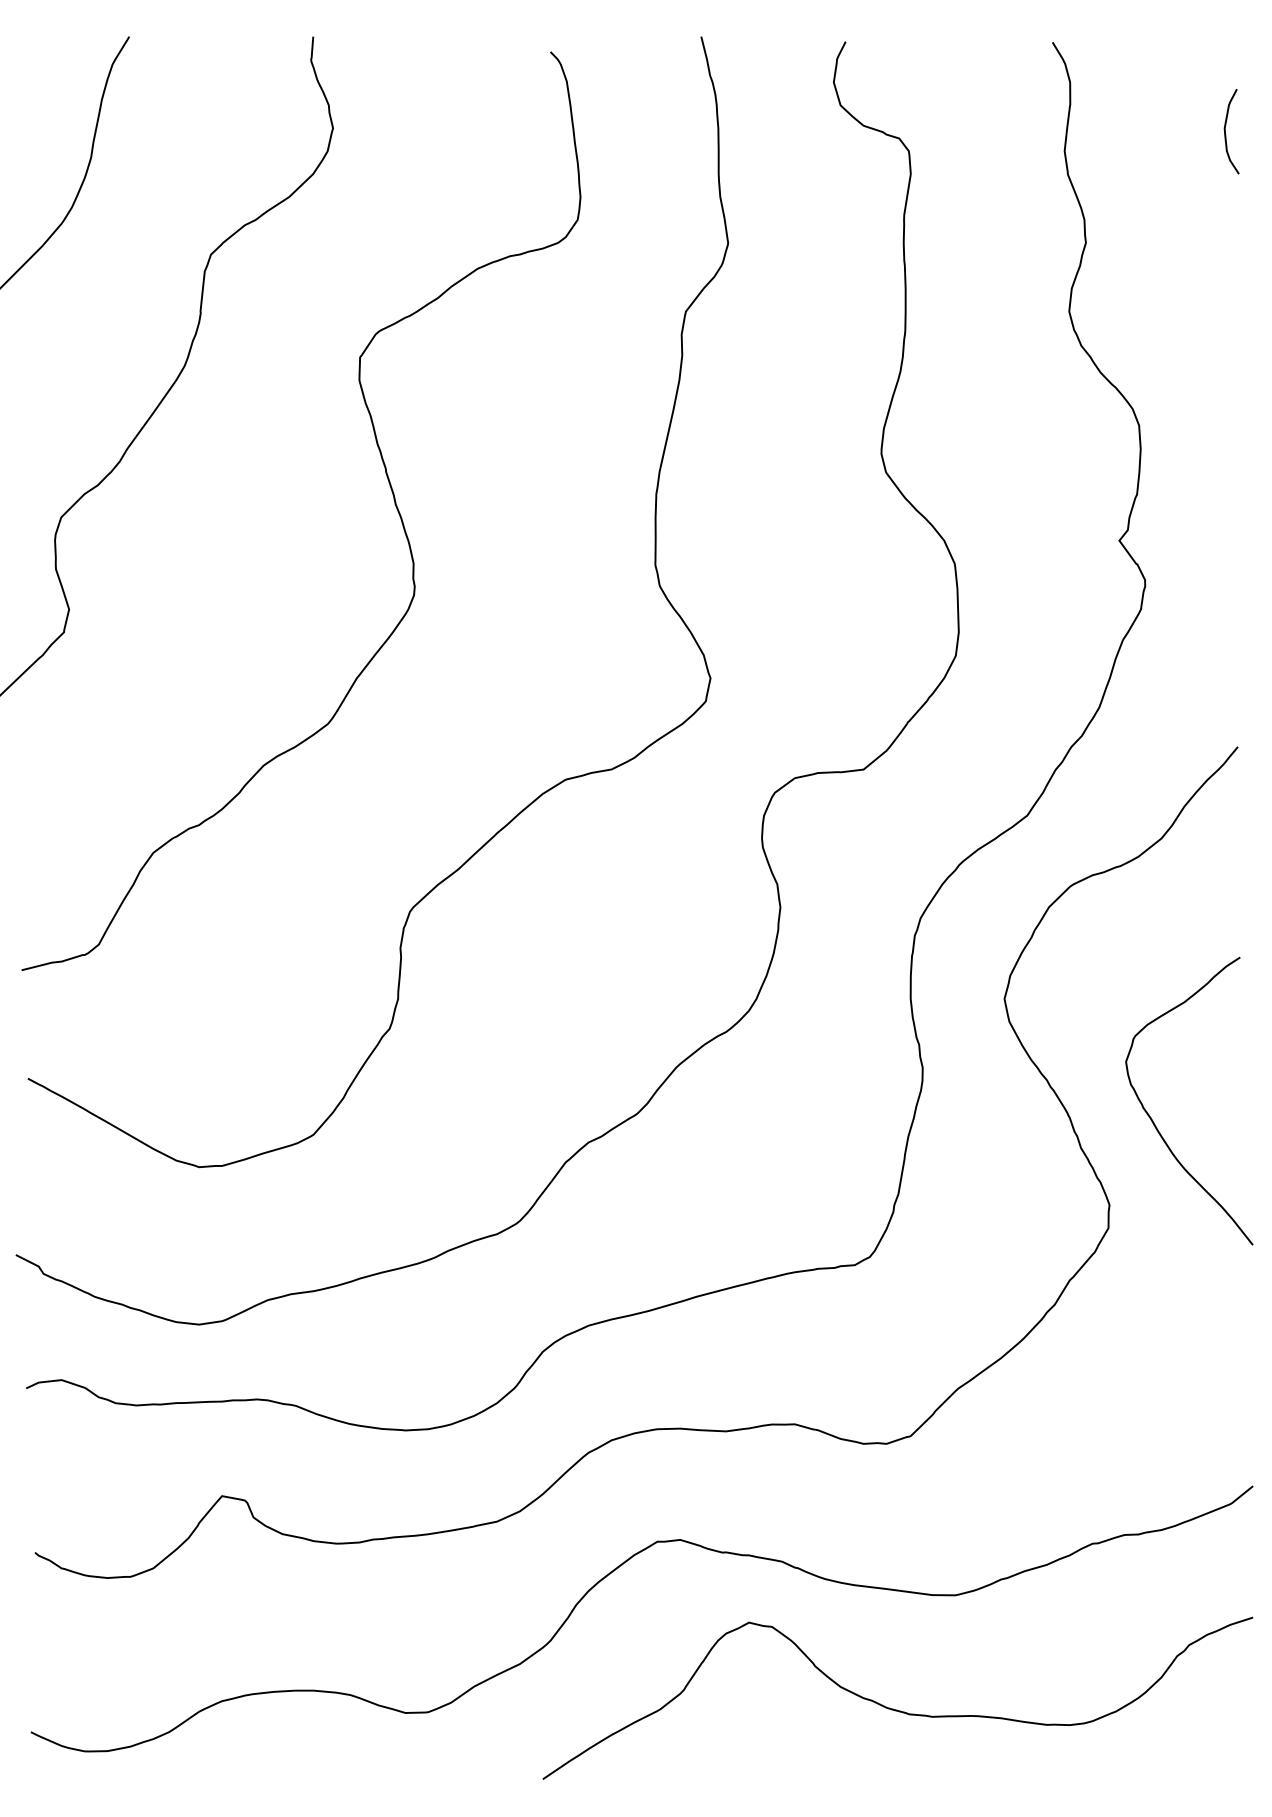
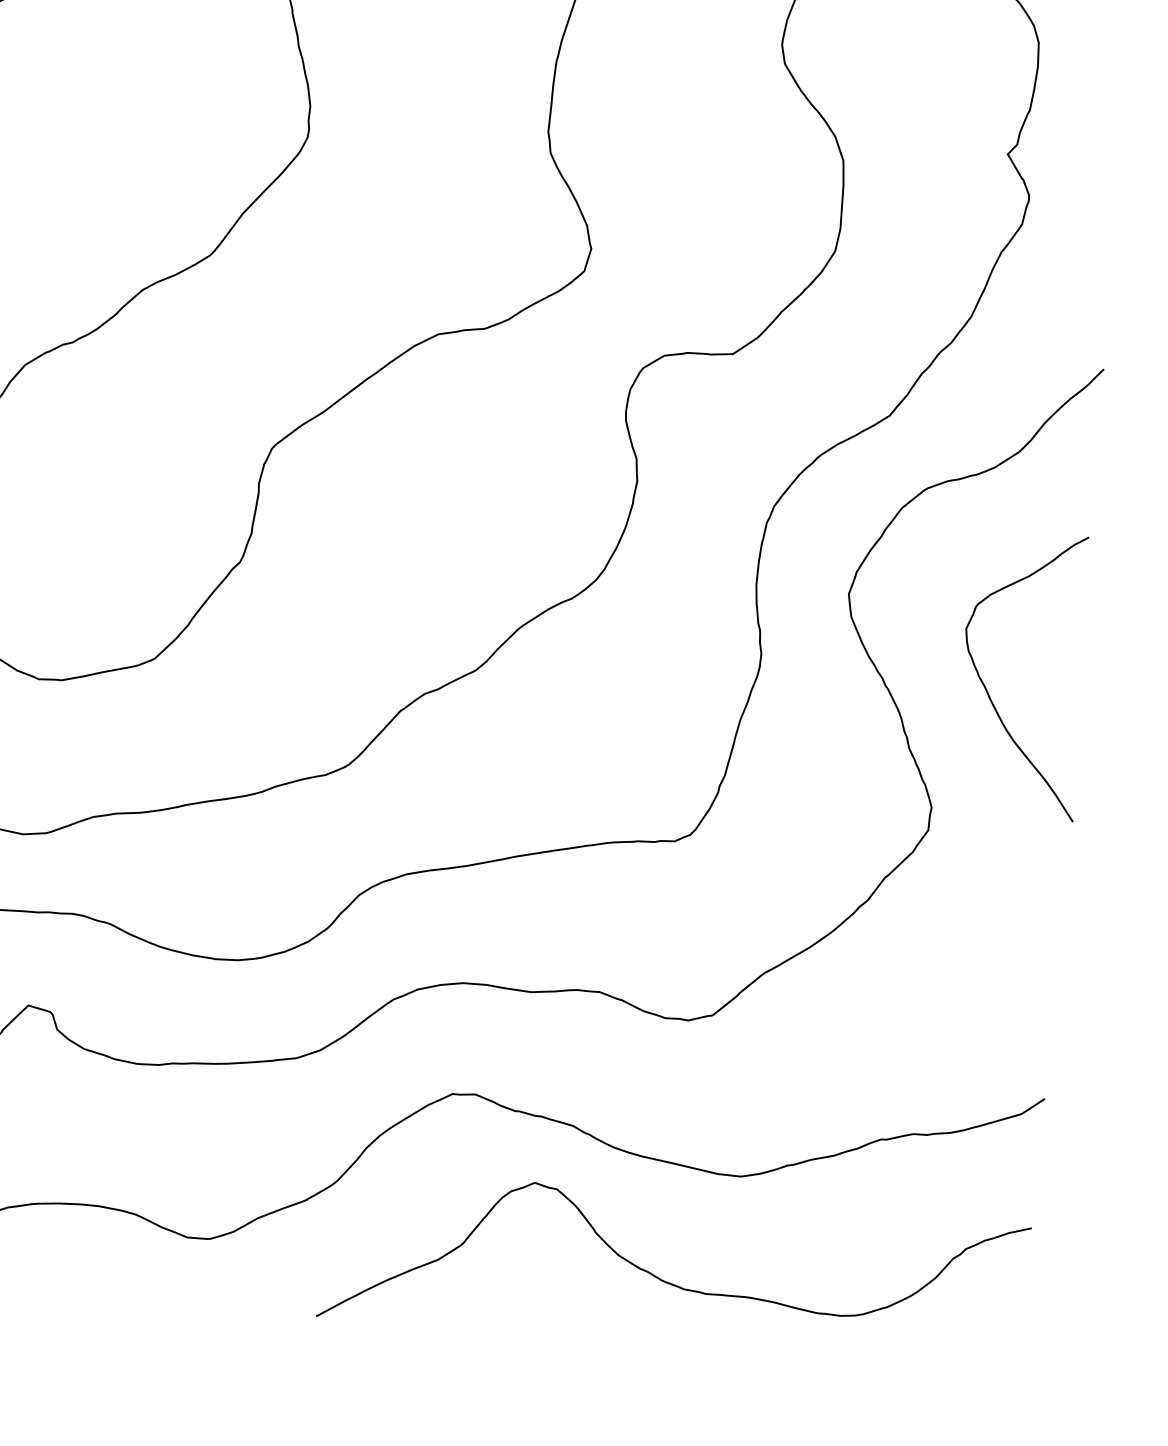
curve: (1153, 1120) -> (987, 689), moved

